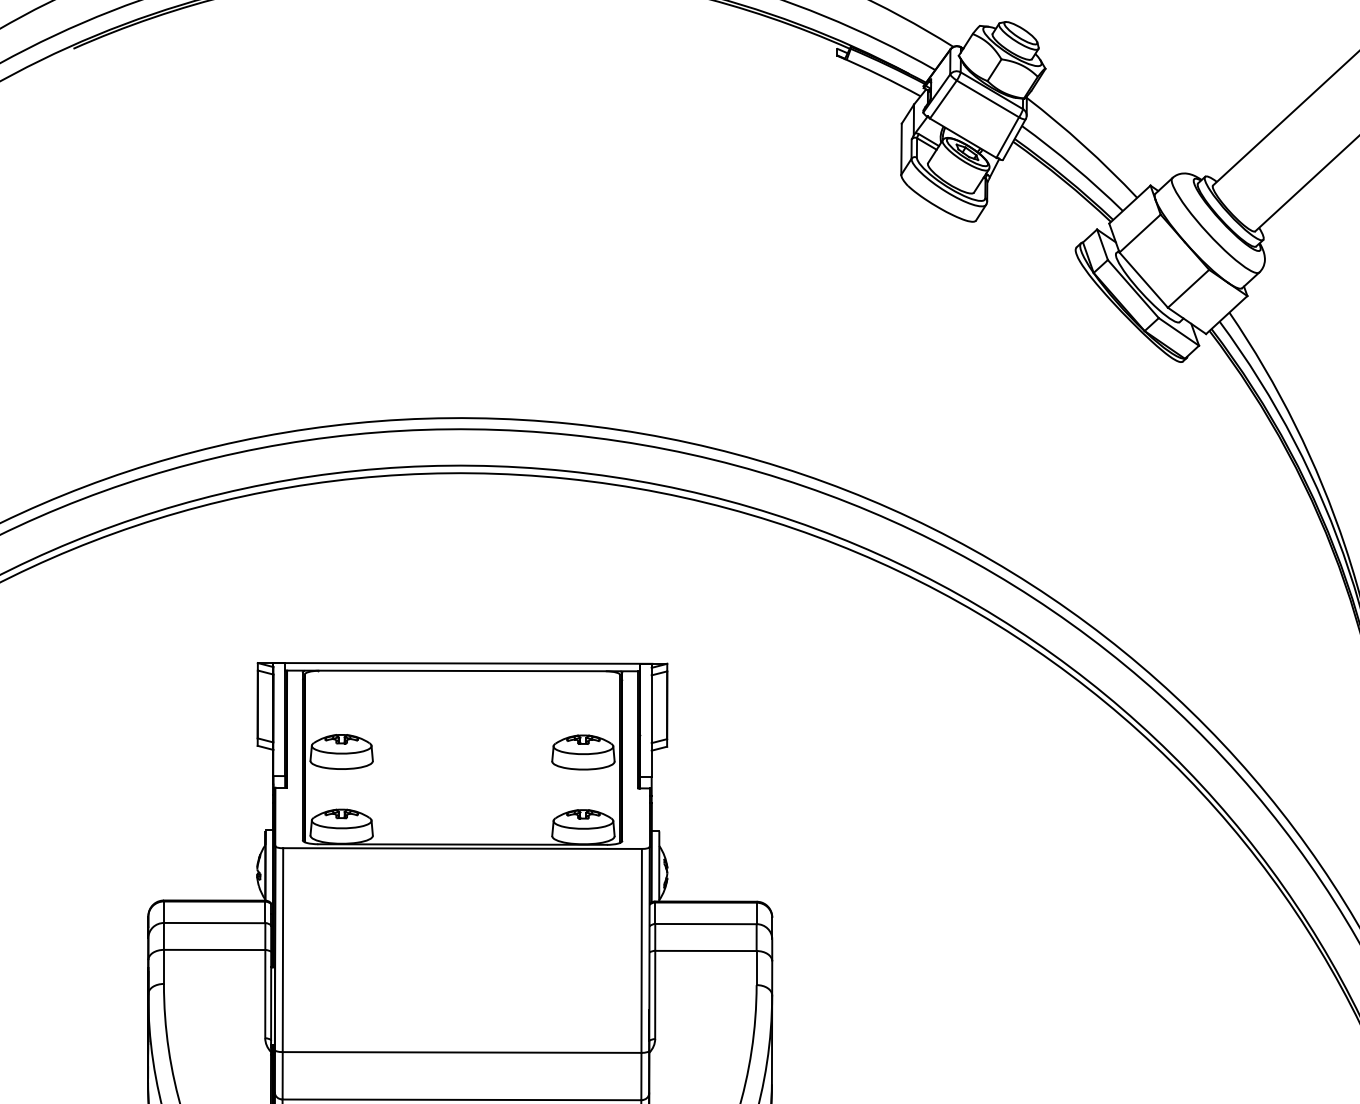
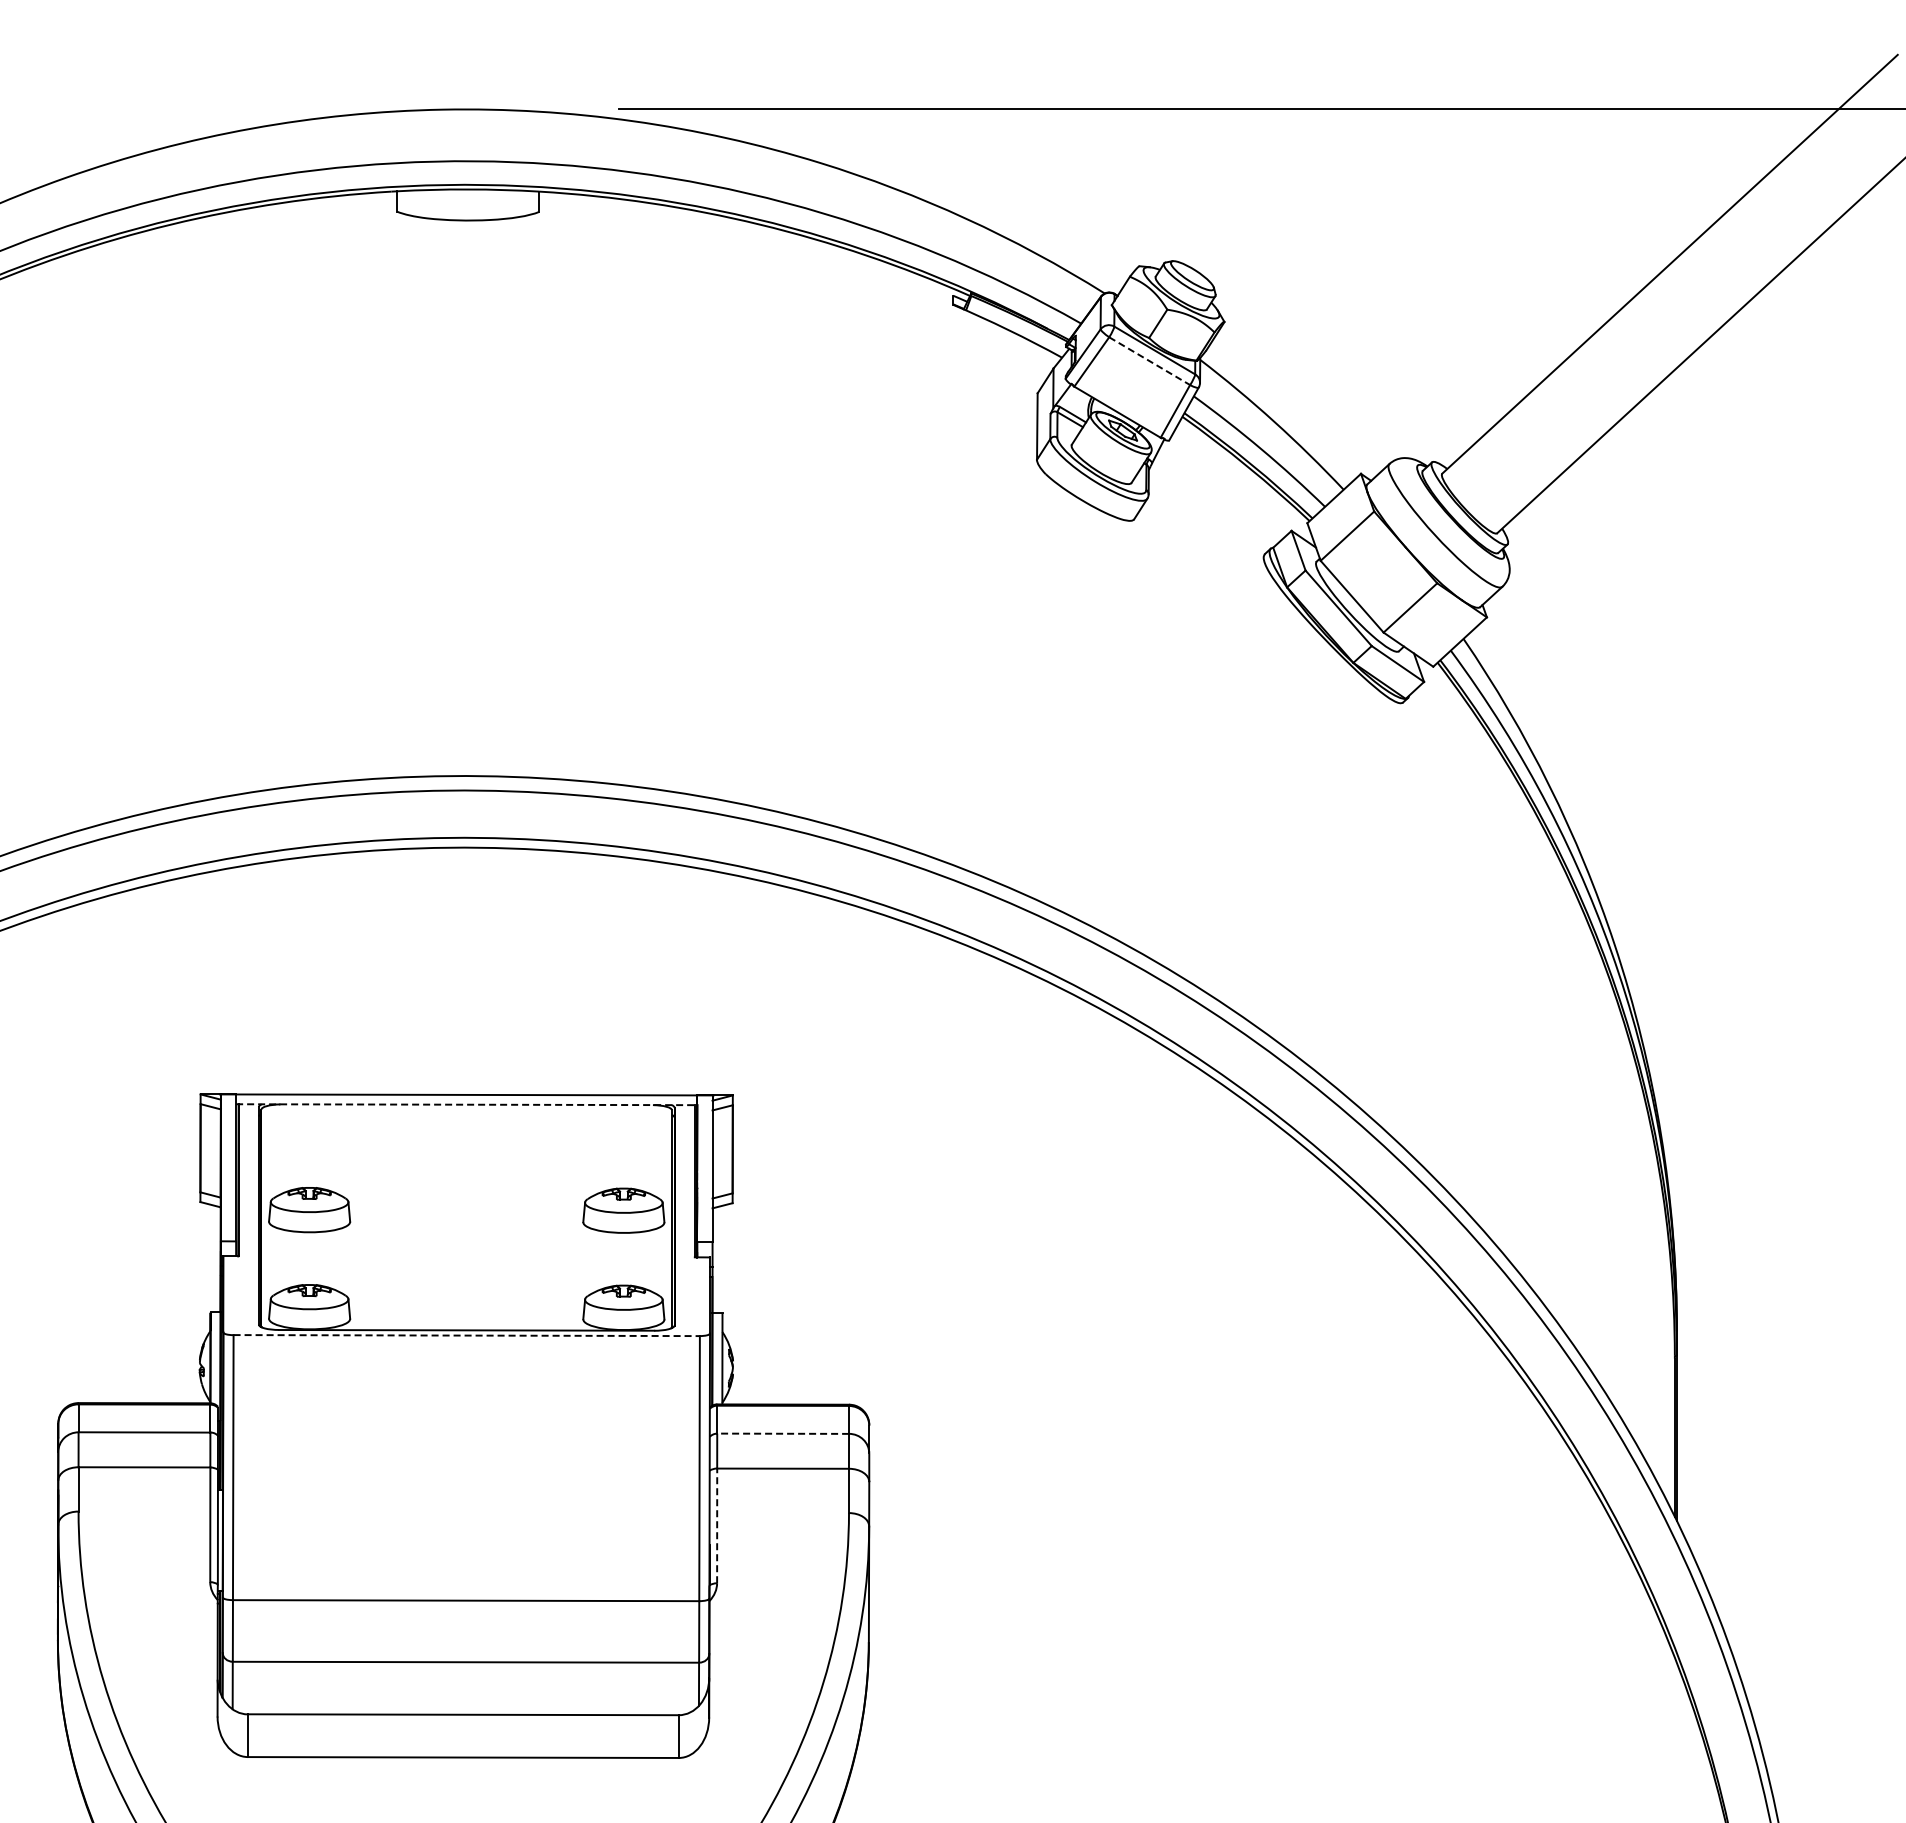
line: (987, 99) -> (1149, 361), solid -> dashed
line: (462, 670) -> (466, 1104), solid -> dashed
line: (463, 848) -> (467, 1335), solid -> dashed
line: (706, 923) -> (783, 1433), solid -> dashed
line: (655, 994) -> (717, 1525), solid -> dashed

